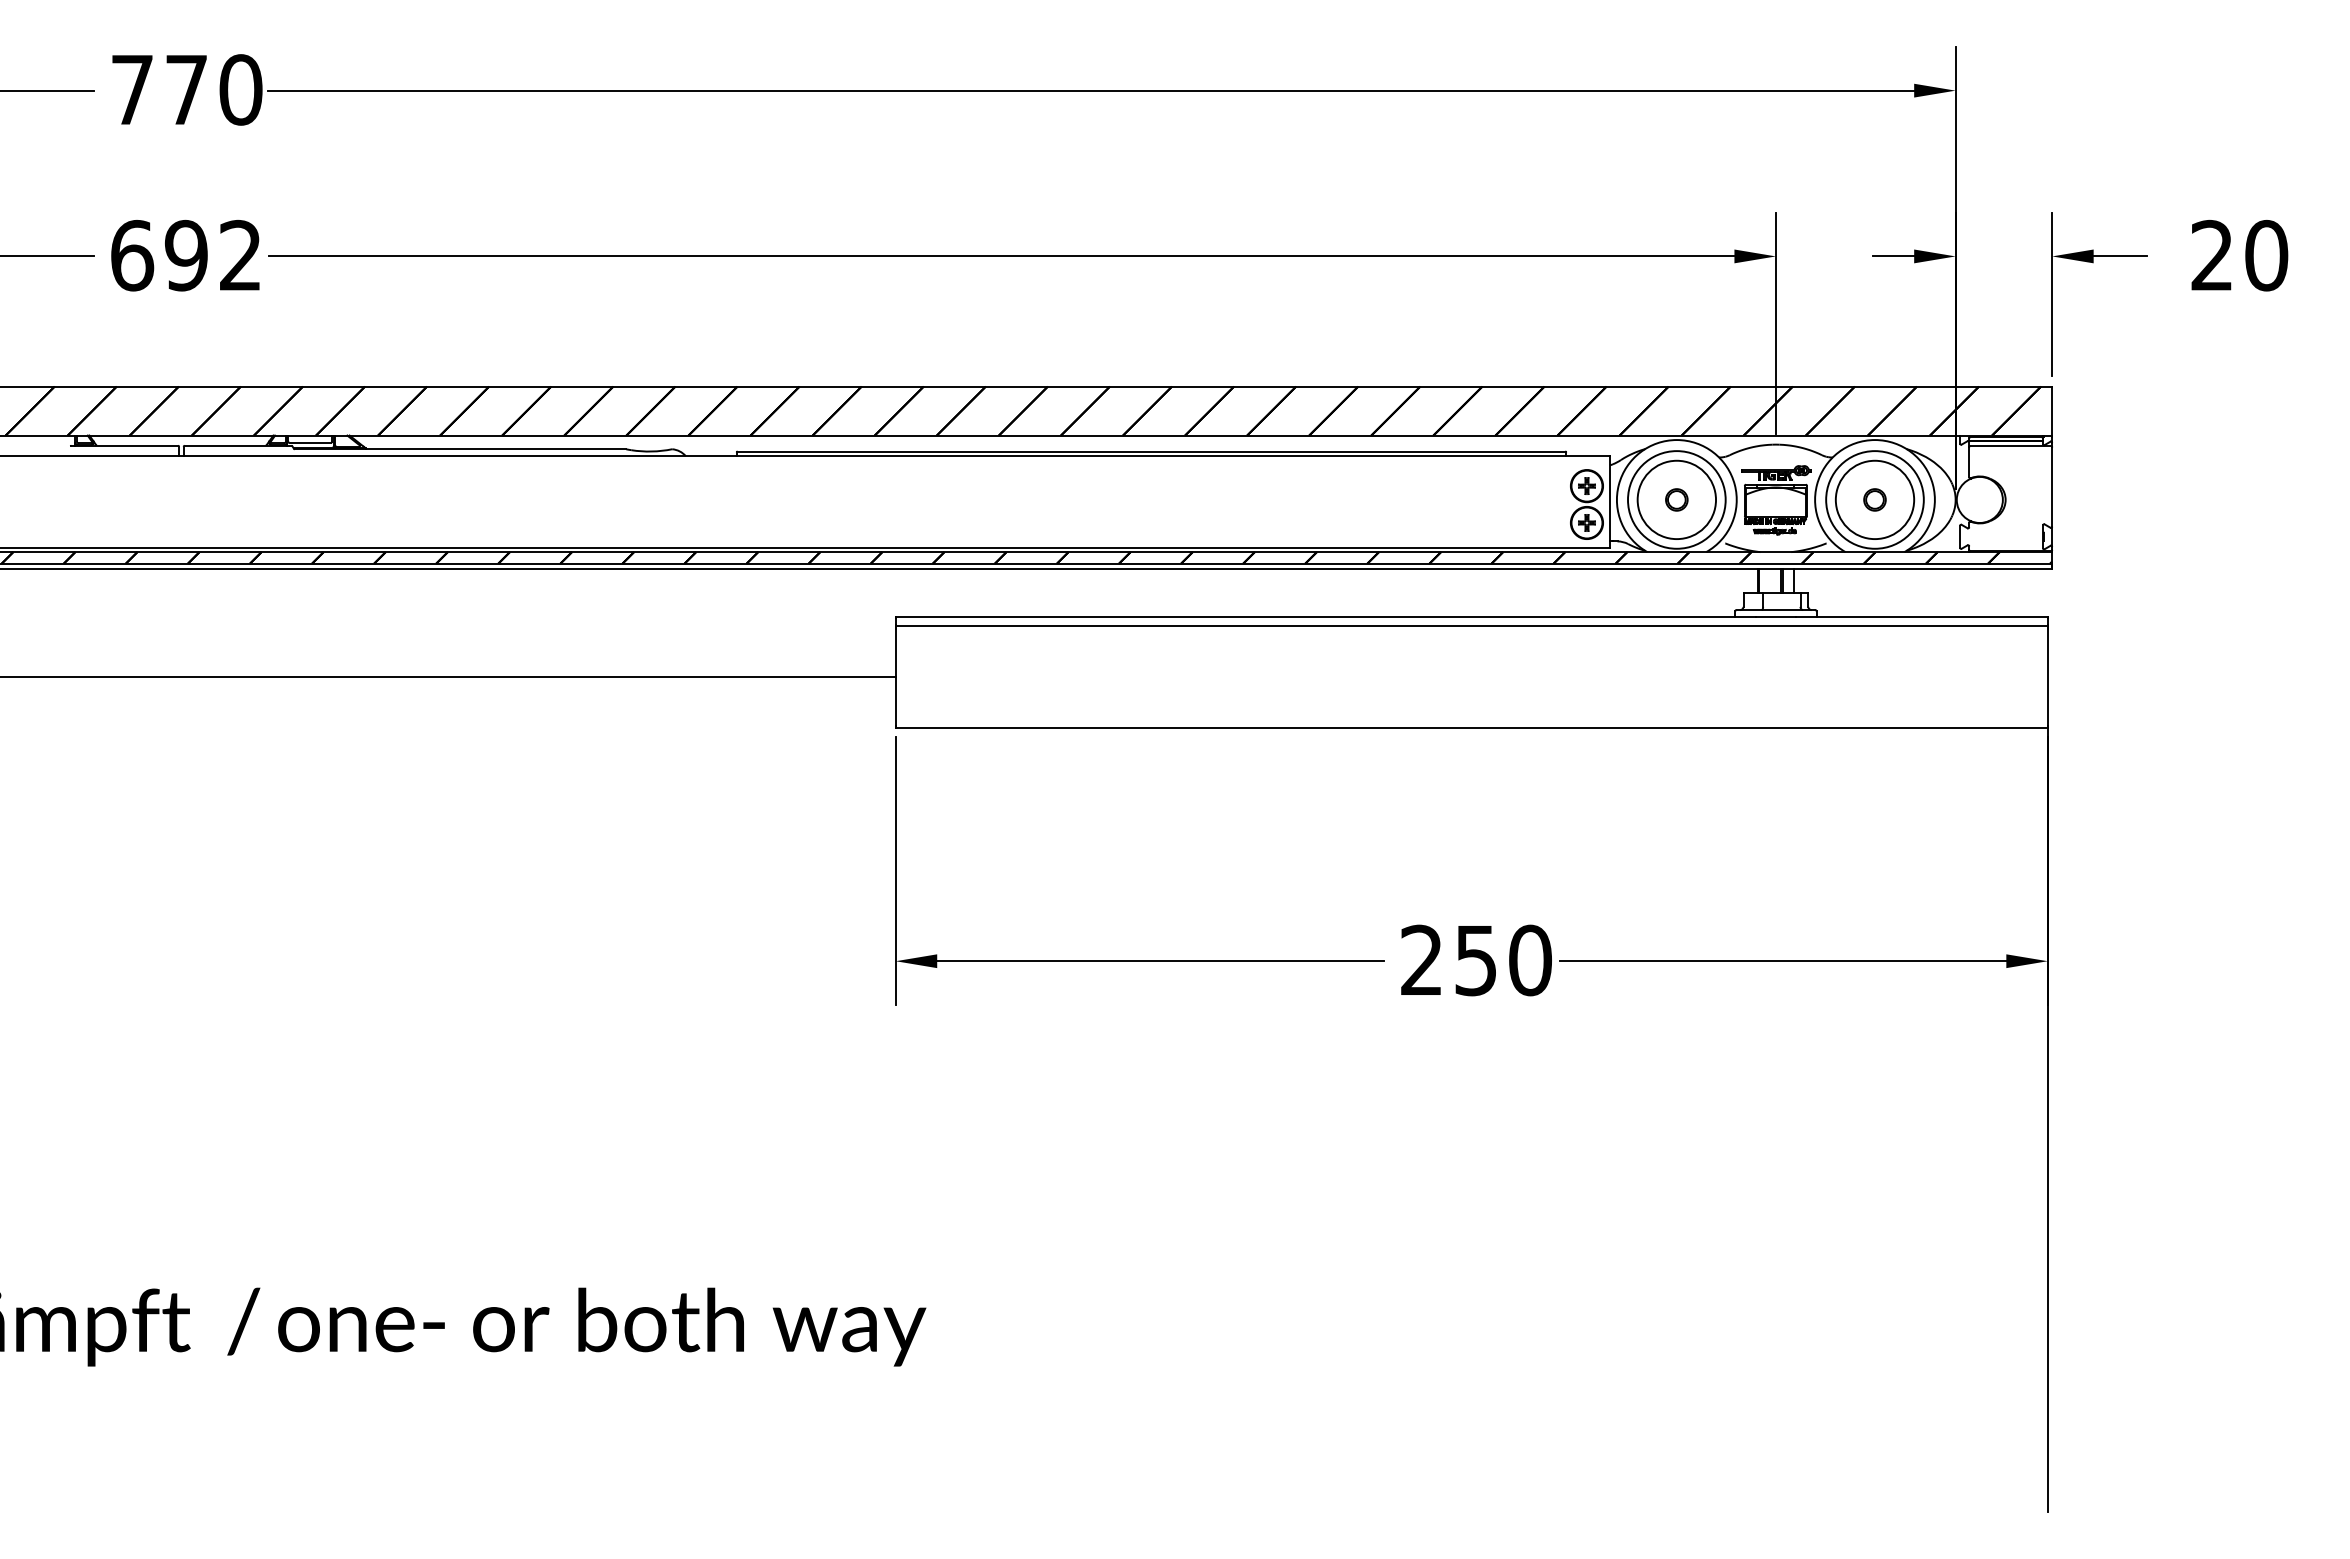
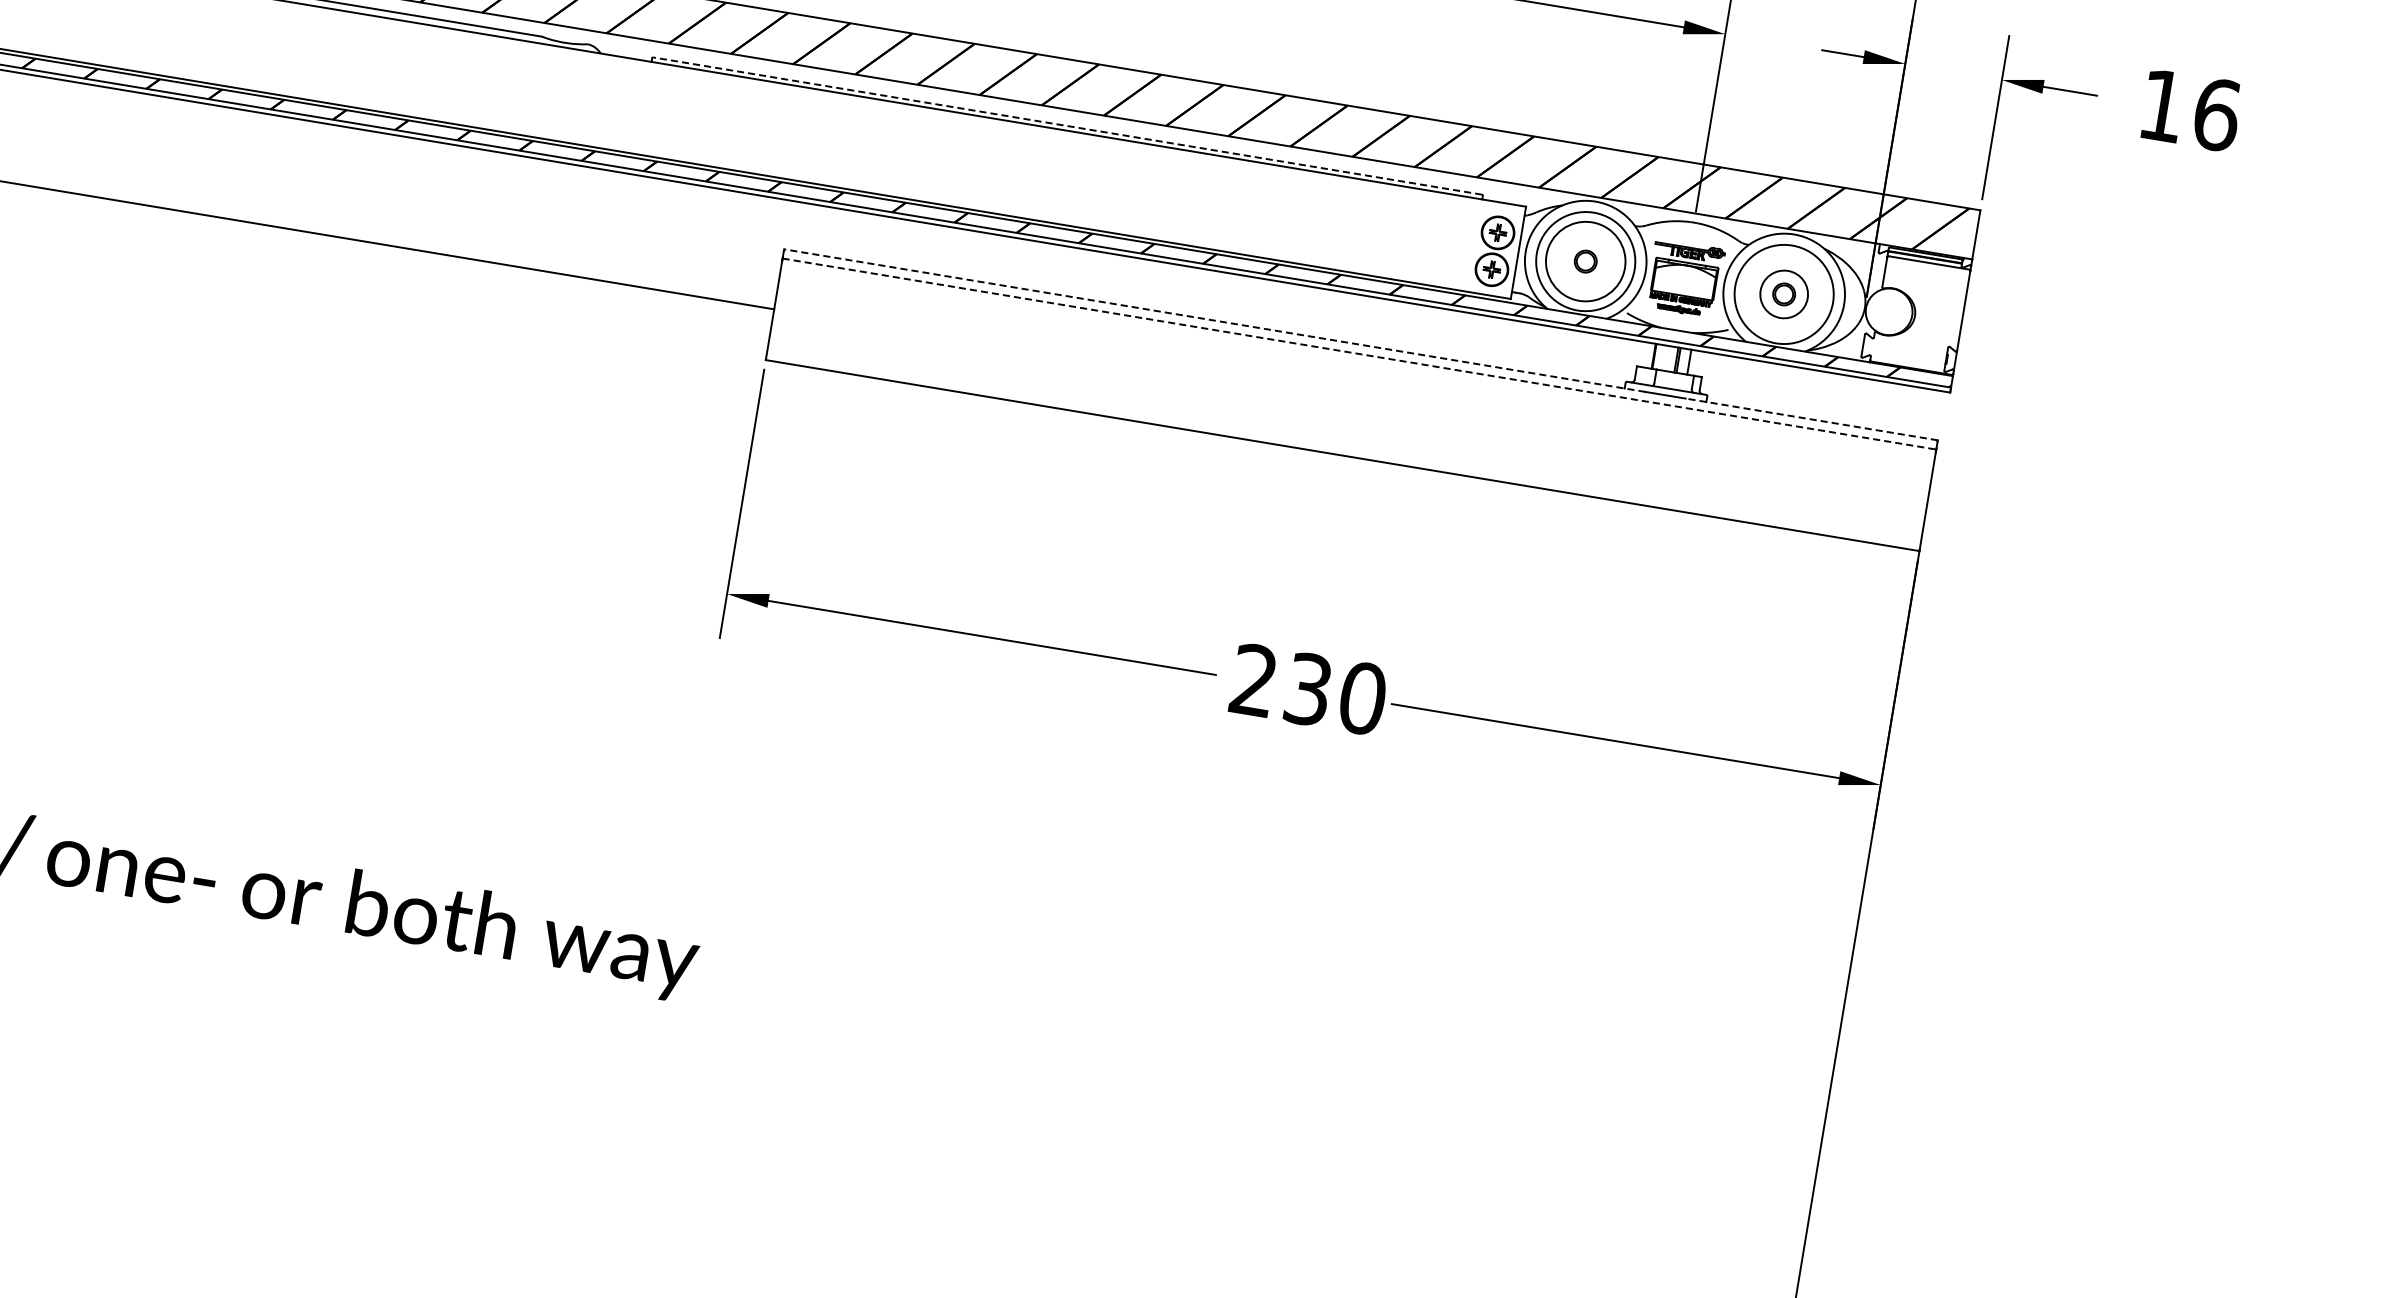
text: (2239, 255) -> (2189, 110), 20 -> 16
line: (1151, 451) -> (1067, 126), solid -> dashed
circle: (1874, 499) -> (1783, 293), size x0.6
line: (1325, 617) -> (1214, 321), solid -> dashed
line: (1921, 617) -> (1811, 419), solid -> dashed
line: (1472, 626) -> (1360, 354), solid -> dashed
text: (1475, 959) -> (1307, 688), 250 -> 230

